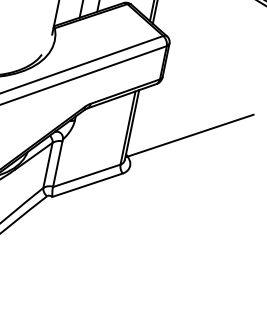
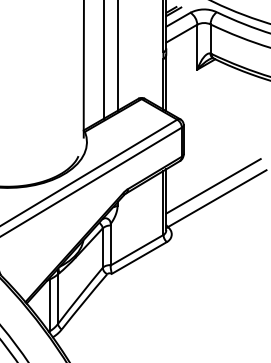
line: (189, 120) -> (213, 186), added

